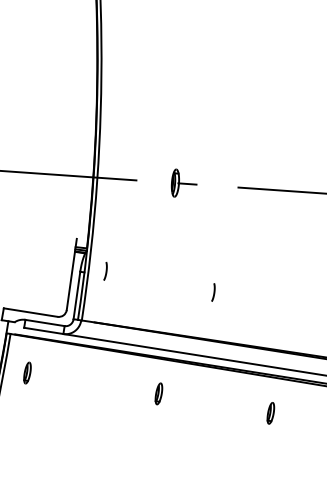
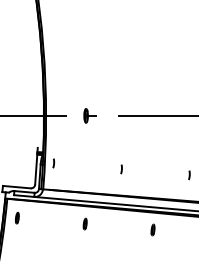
curve: (213, 292) -> (121, 169), moved
part: (269, 412) -> (152, 229), moved

